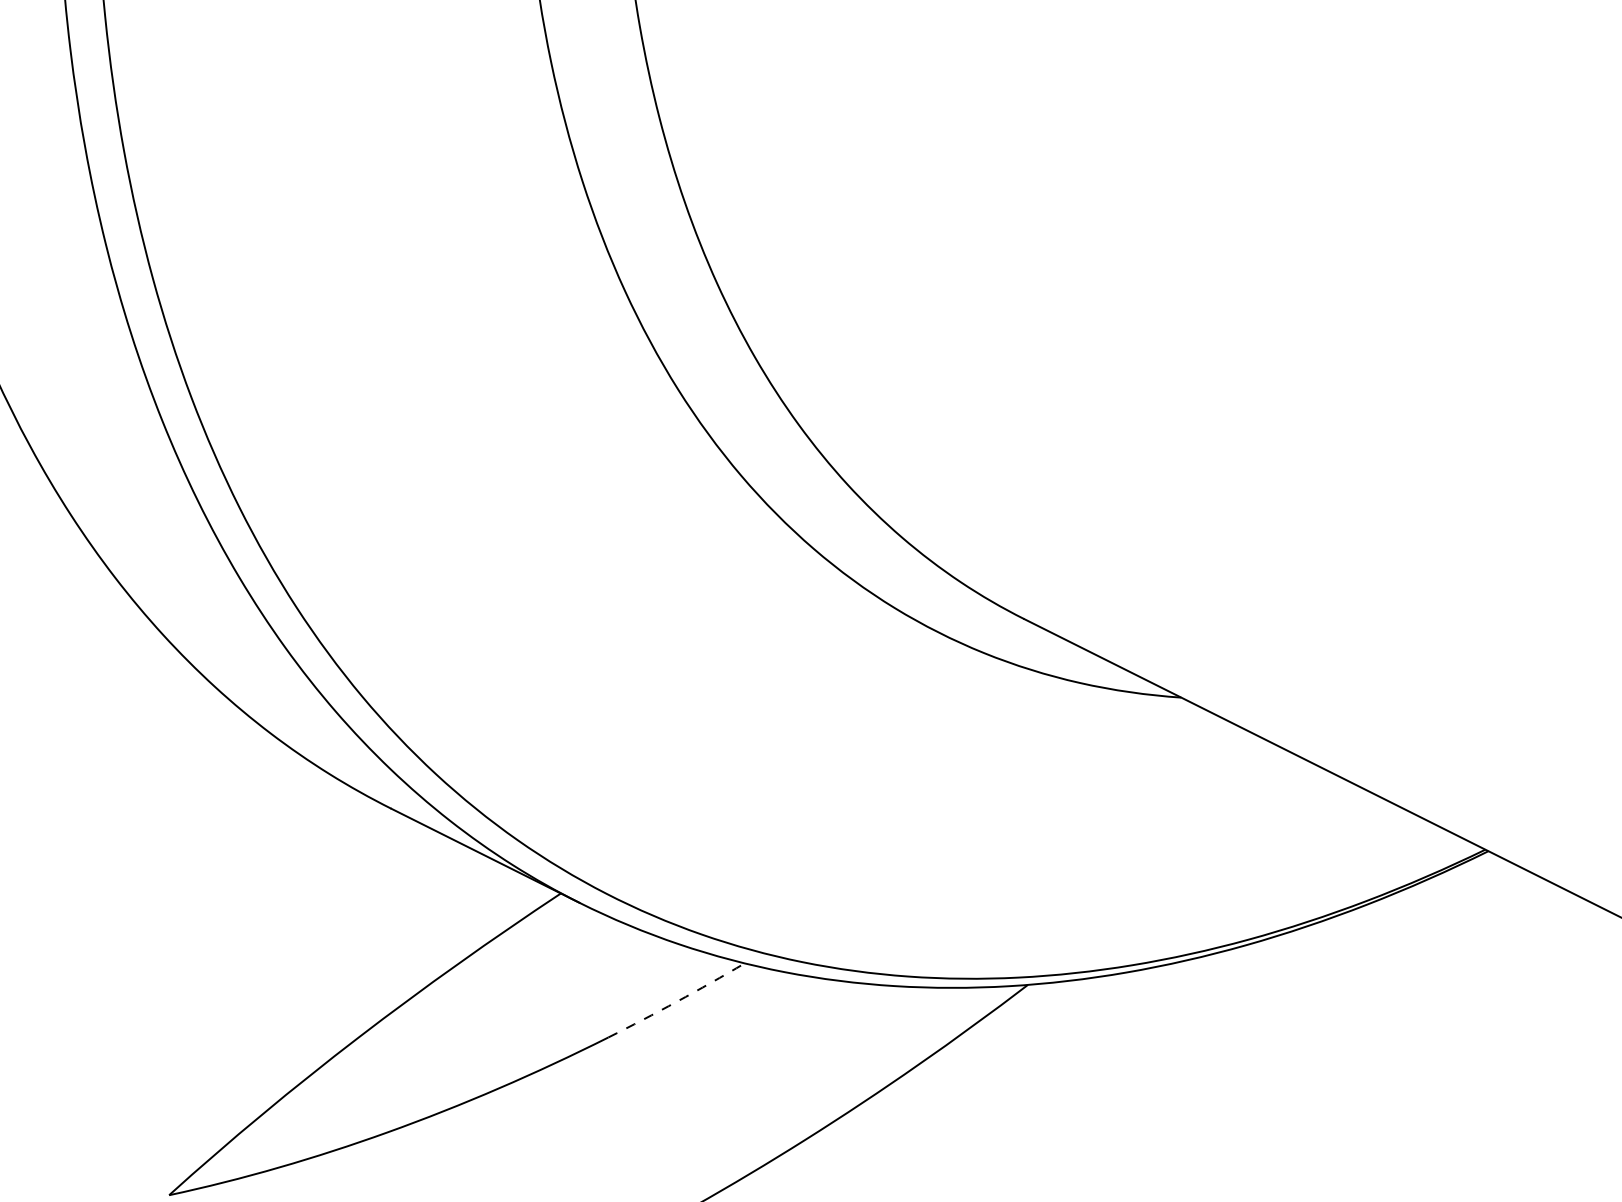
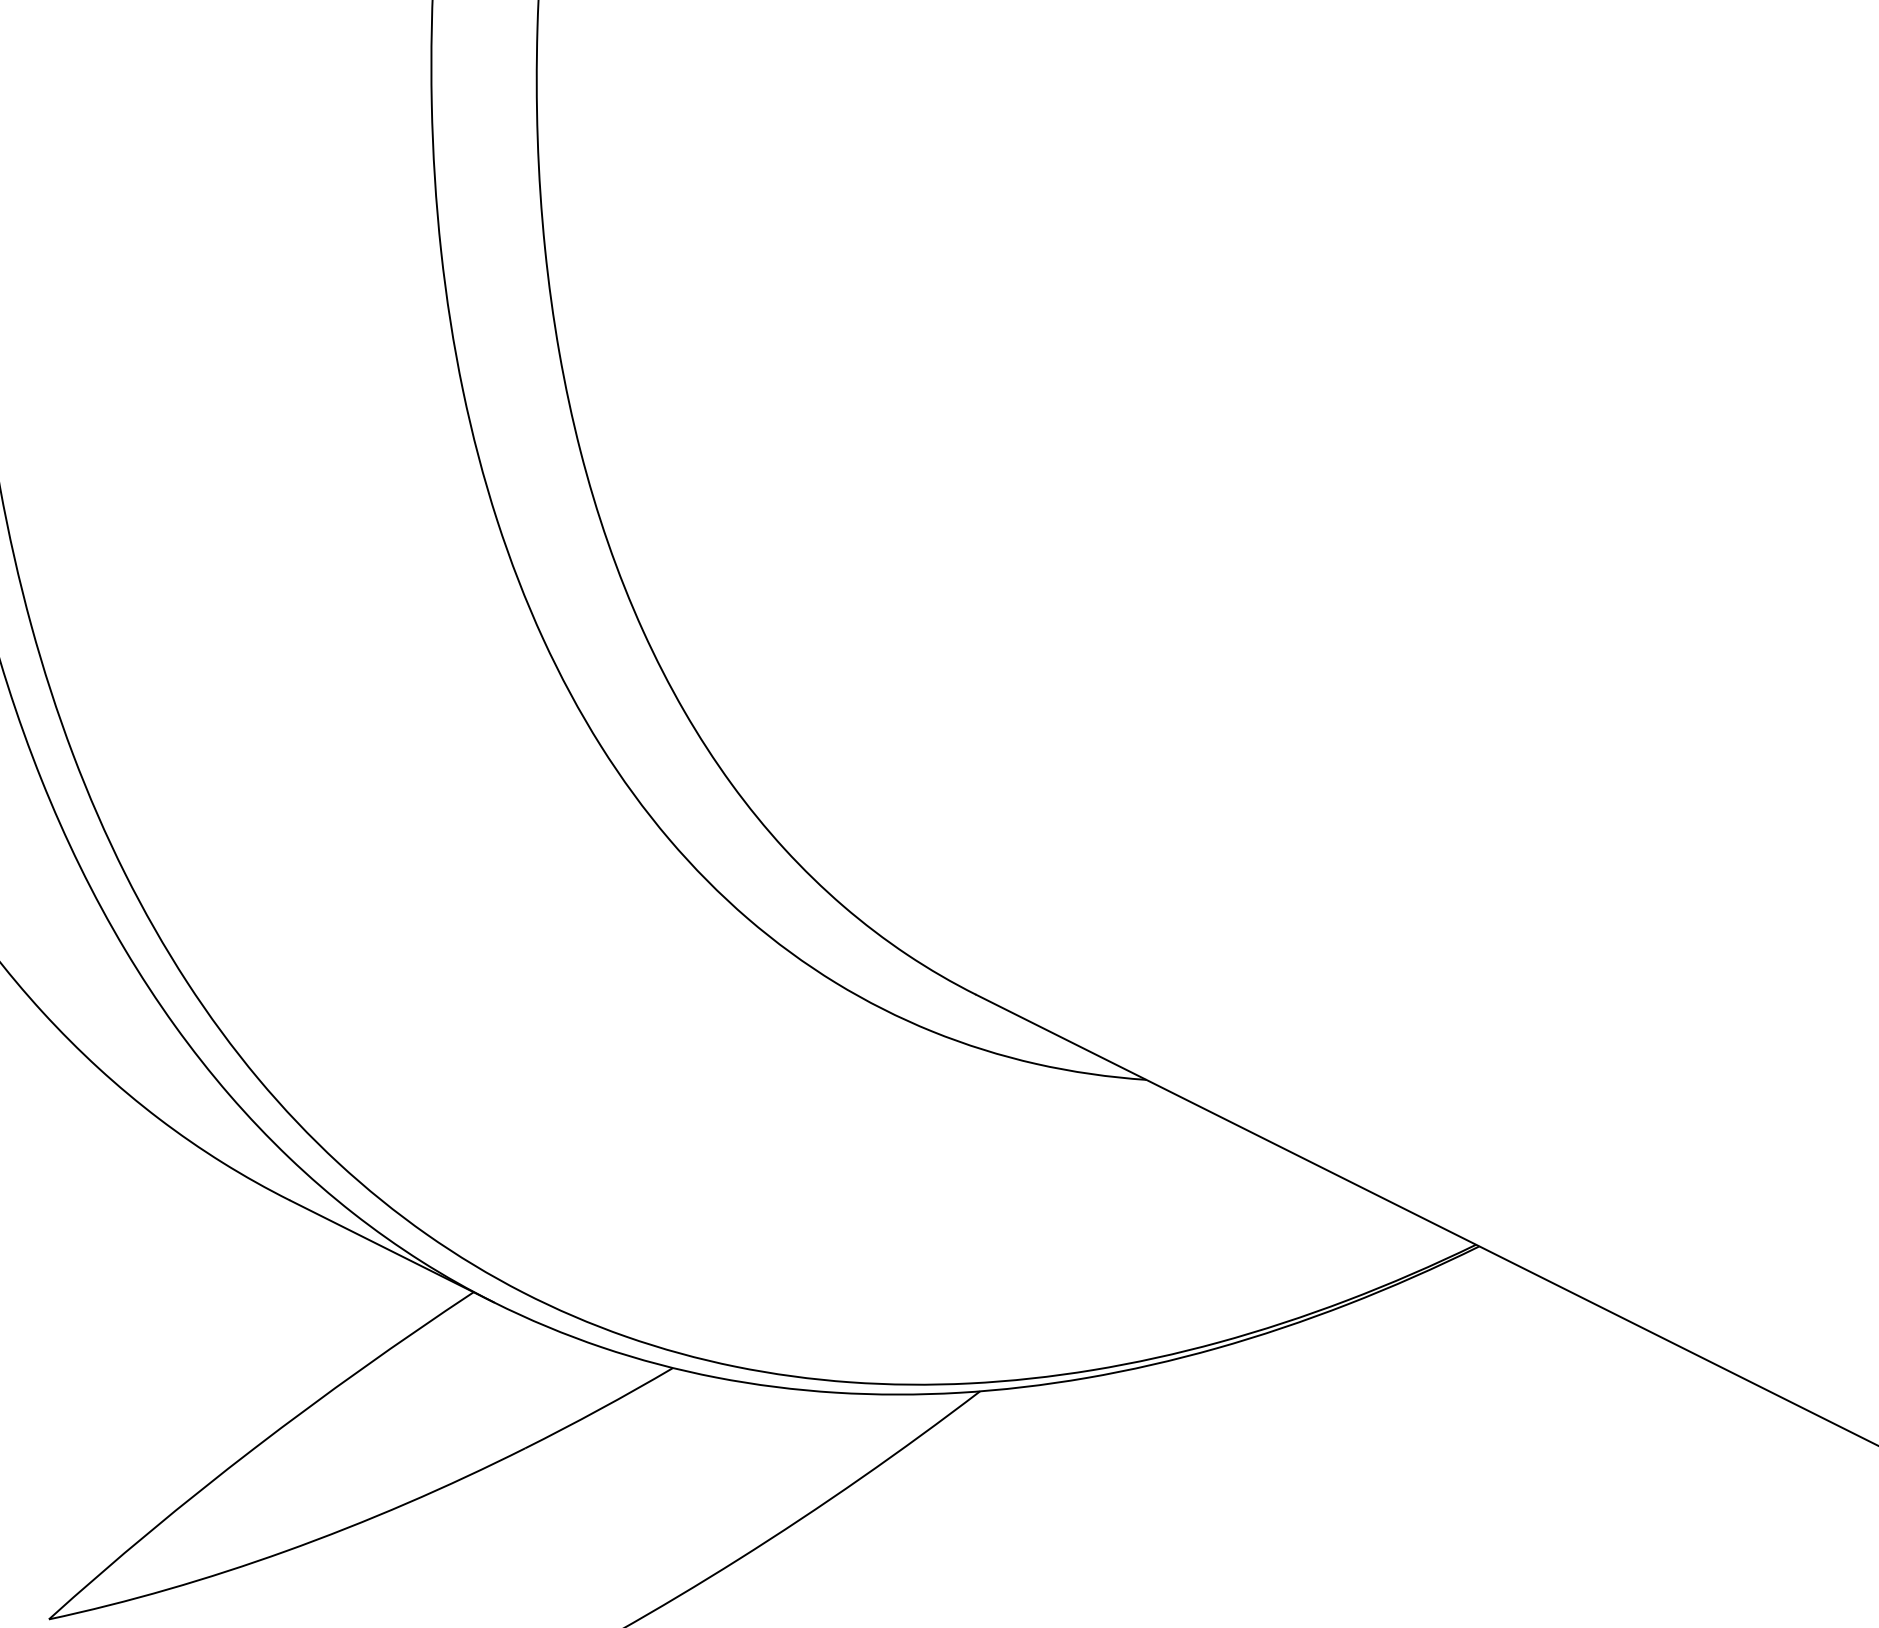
arc: (676, 1001) -> (599, 1409), dashed -> solid

